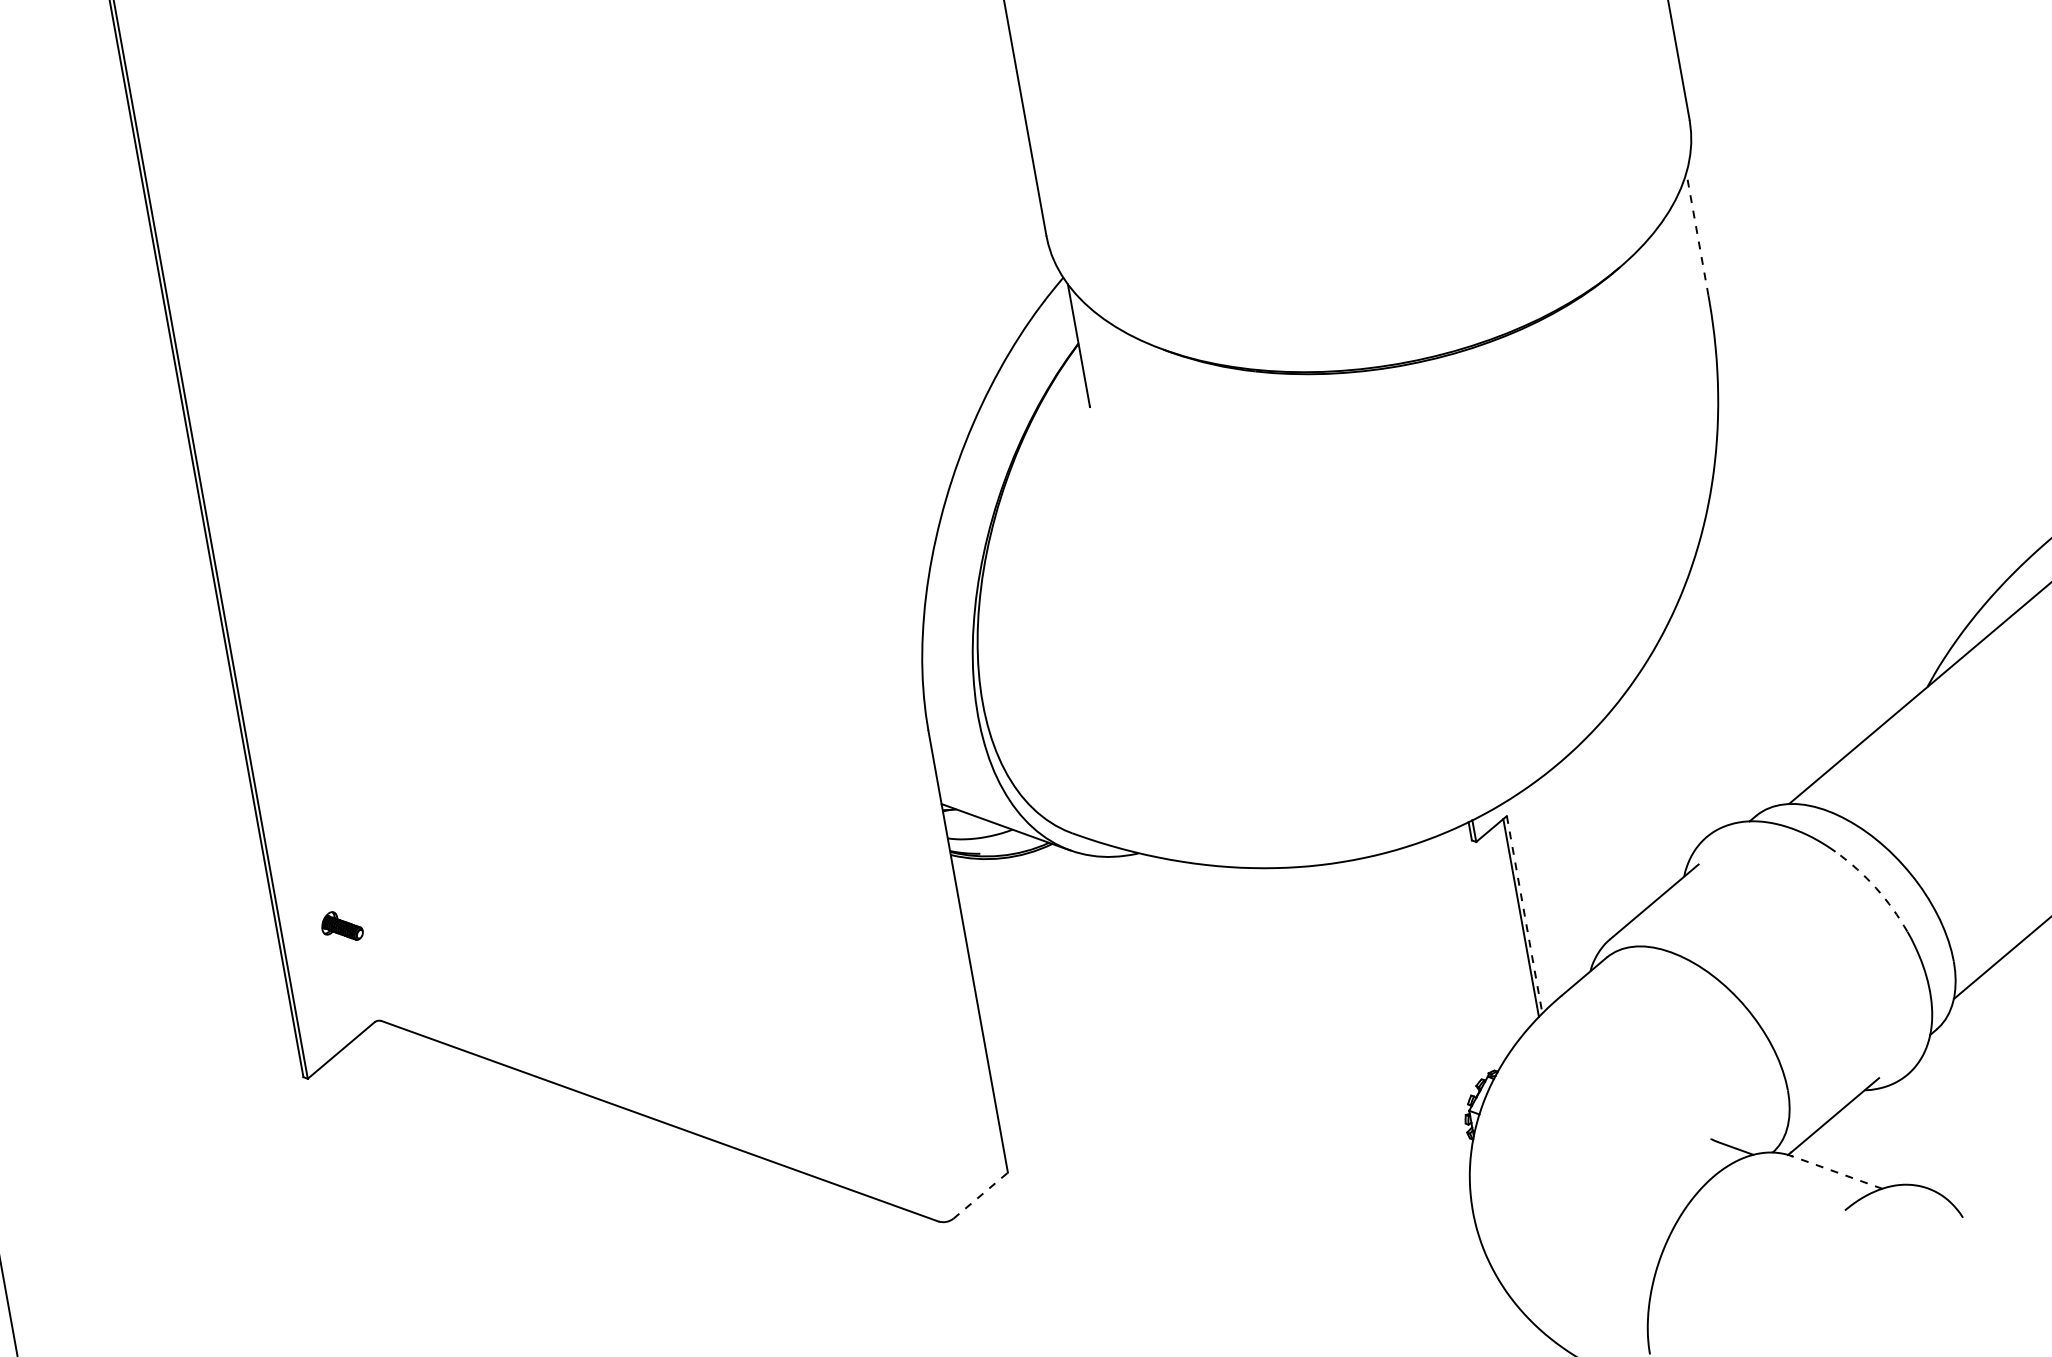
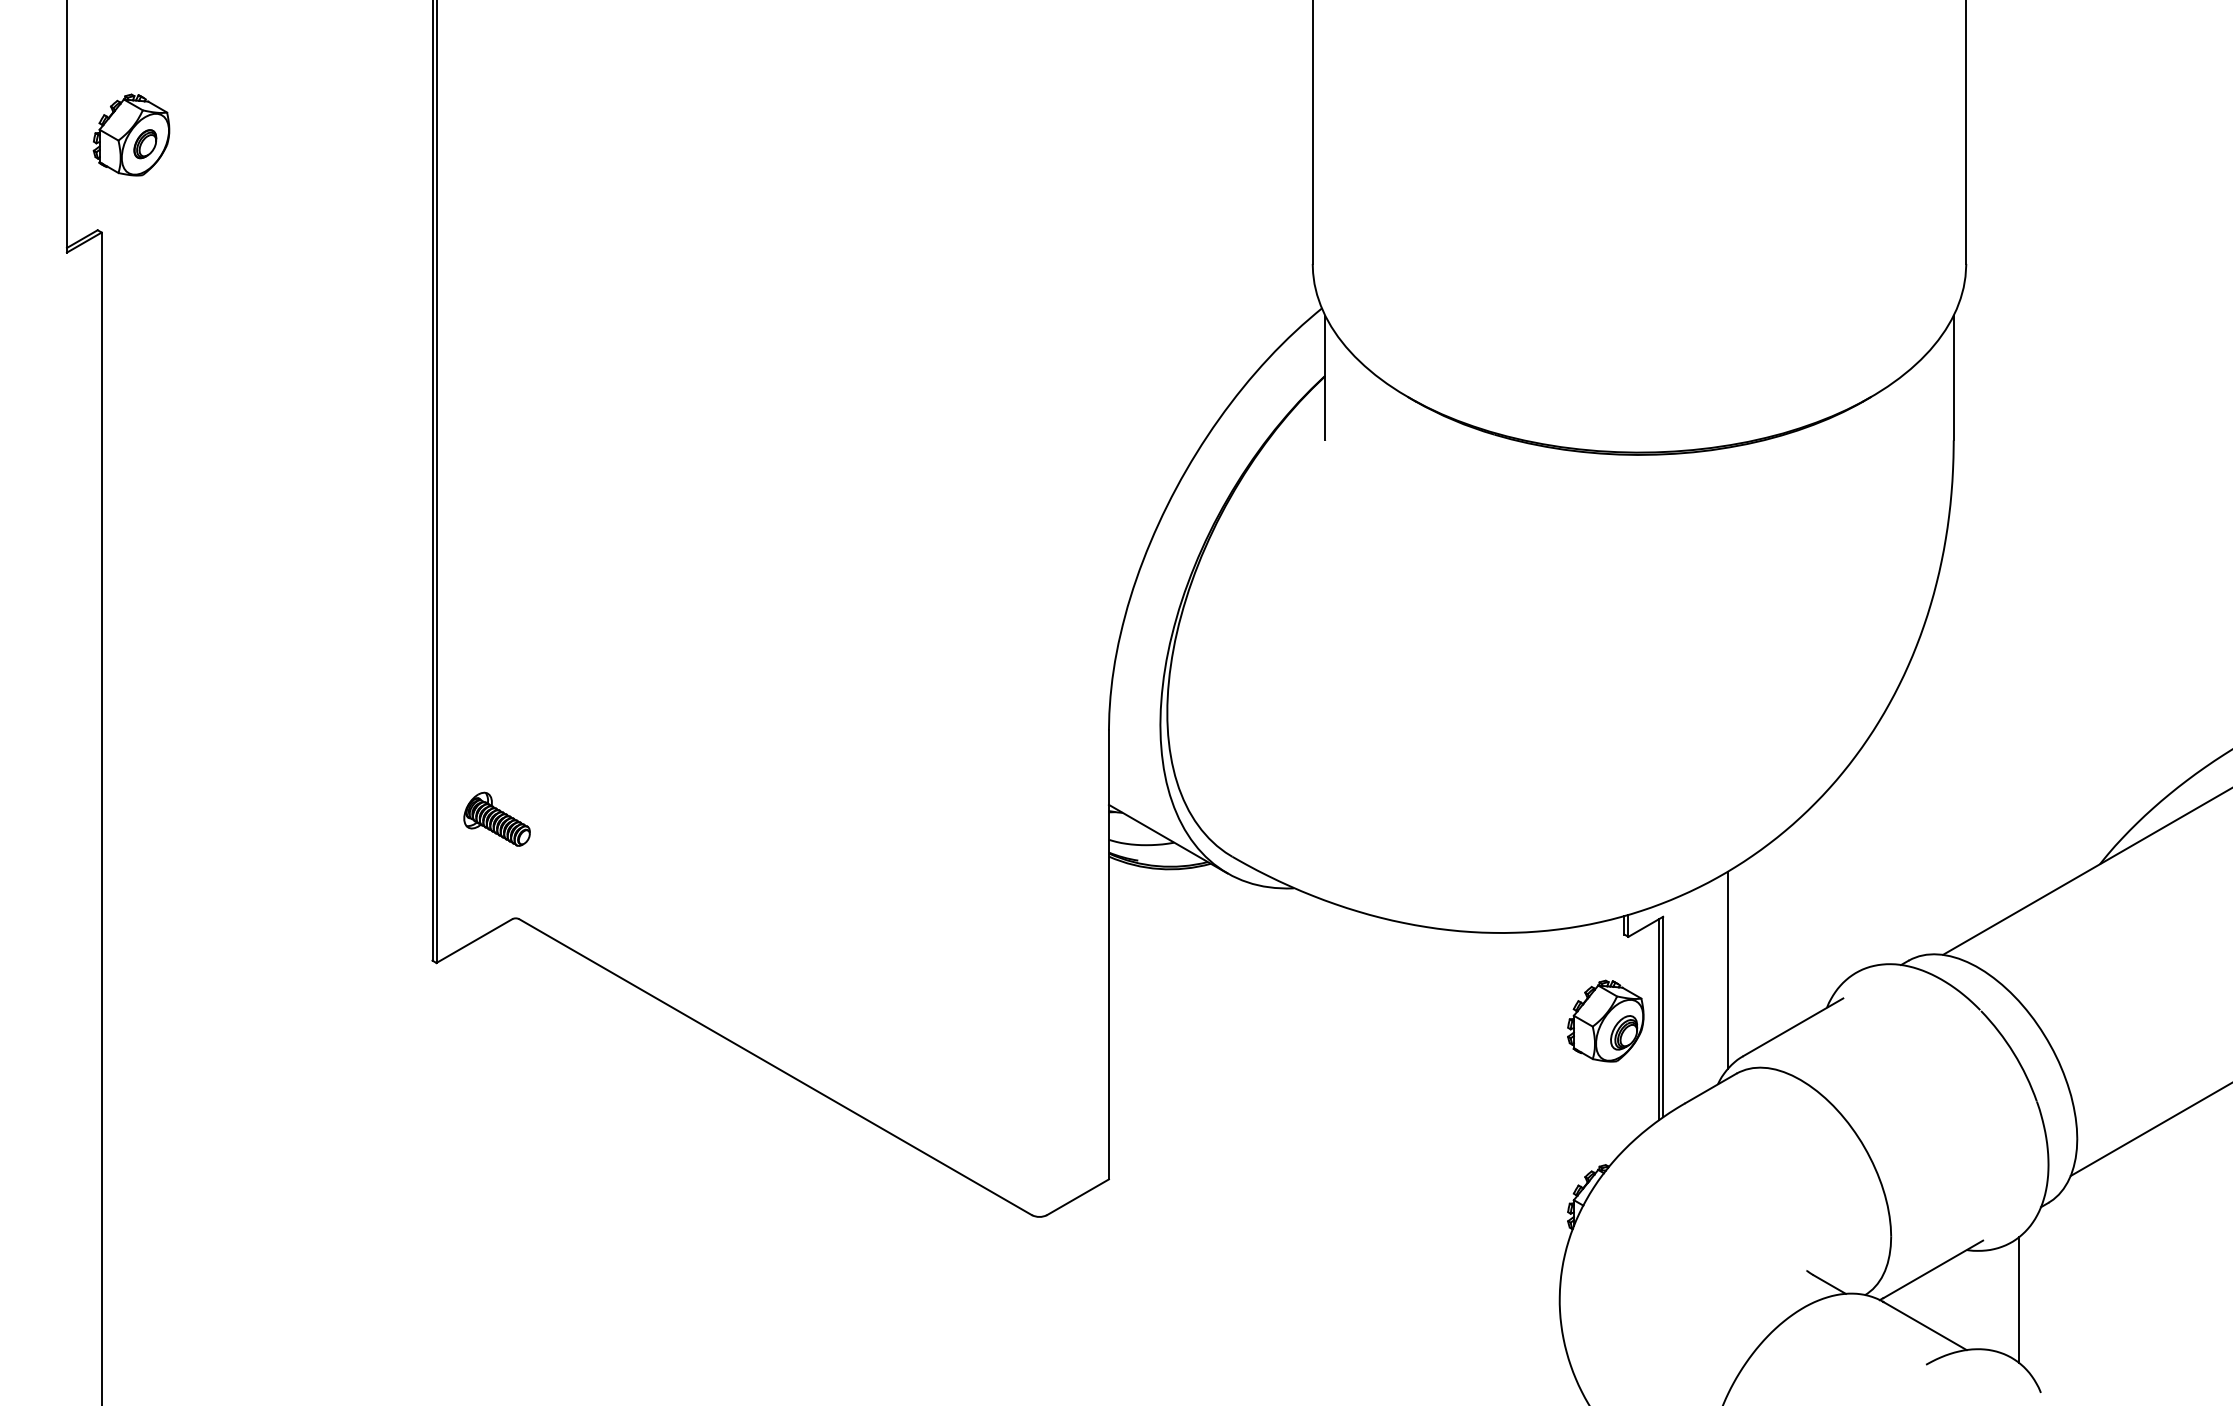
line: (1697, 233) -> (1953, 377), dashed -> solid
line: (1579, 857) -> (1727, 970), added
arc: (1875, 888) -> (2013, 1053), dashed -> solid
line: (1525, 915) -> (1663, 1017), dashed -> solid
part: (341, 925) -> (496, 818), size x1.67
part: (1468, 928) -> (1605, 1020), added
line: (1925, 1129) -> (2019, 1299), added
line: (1836, 1172) -> (1924, 1325), dashed -> solid
line: (980, 1196) -> (1077, 1197), dashed -> solid

